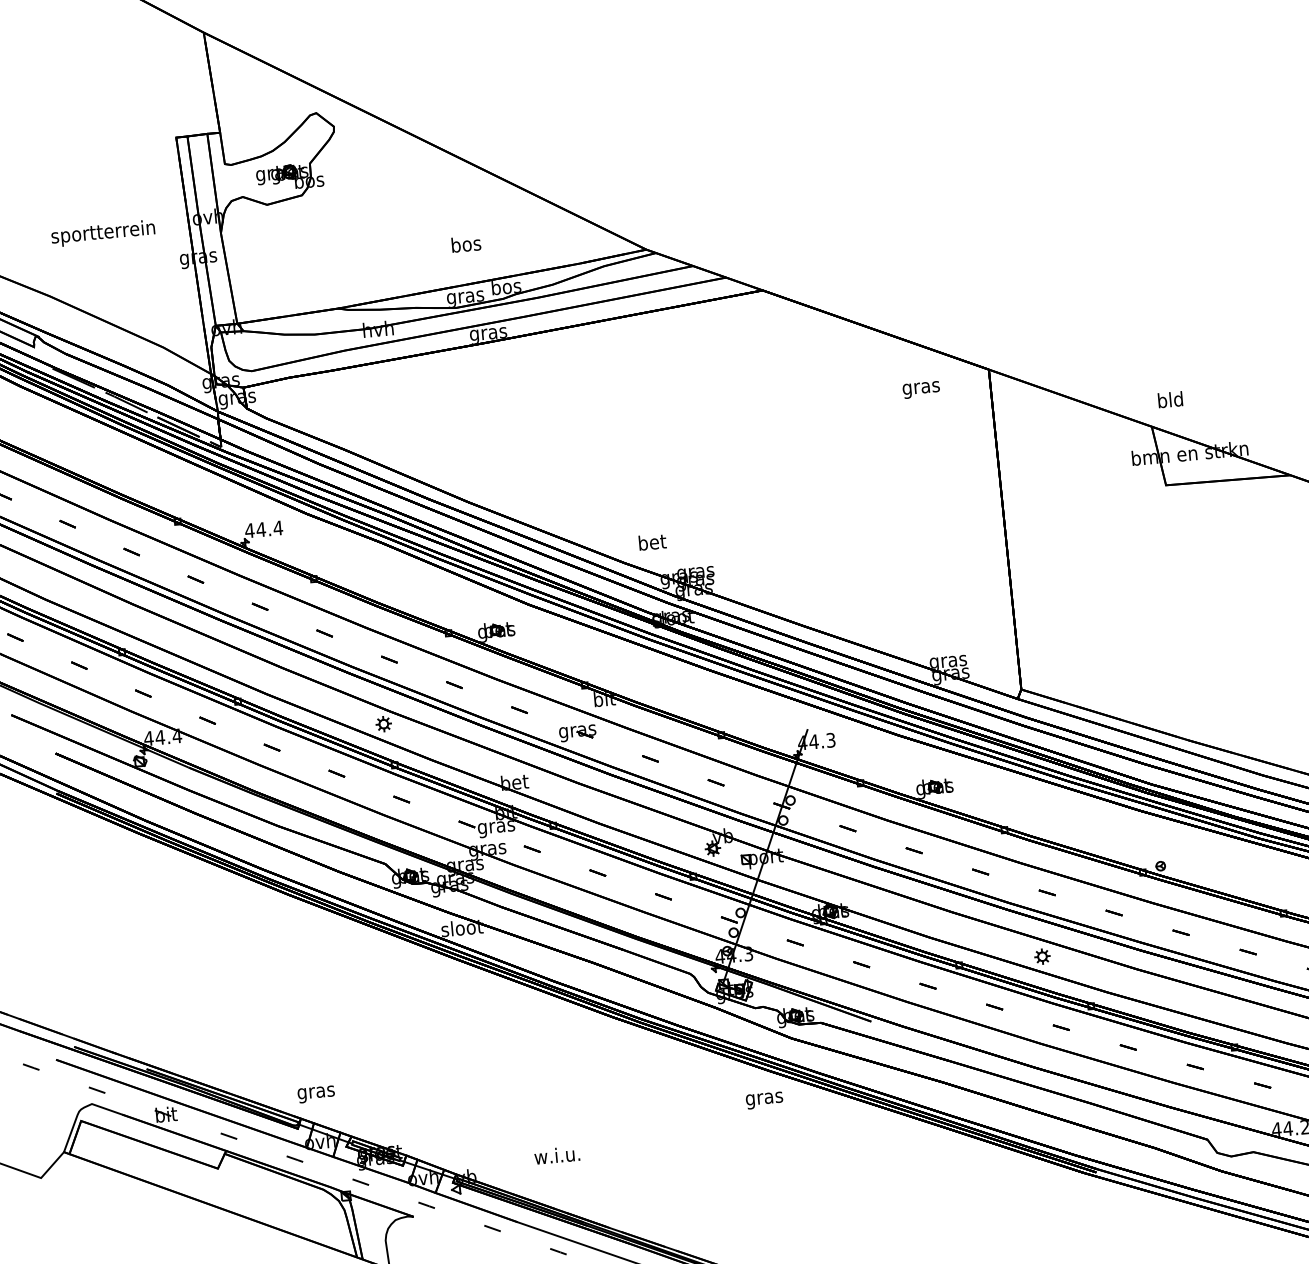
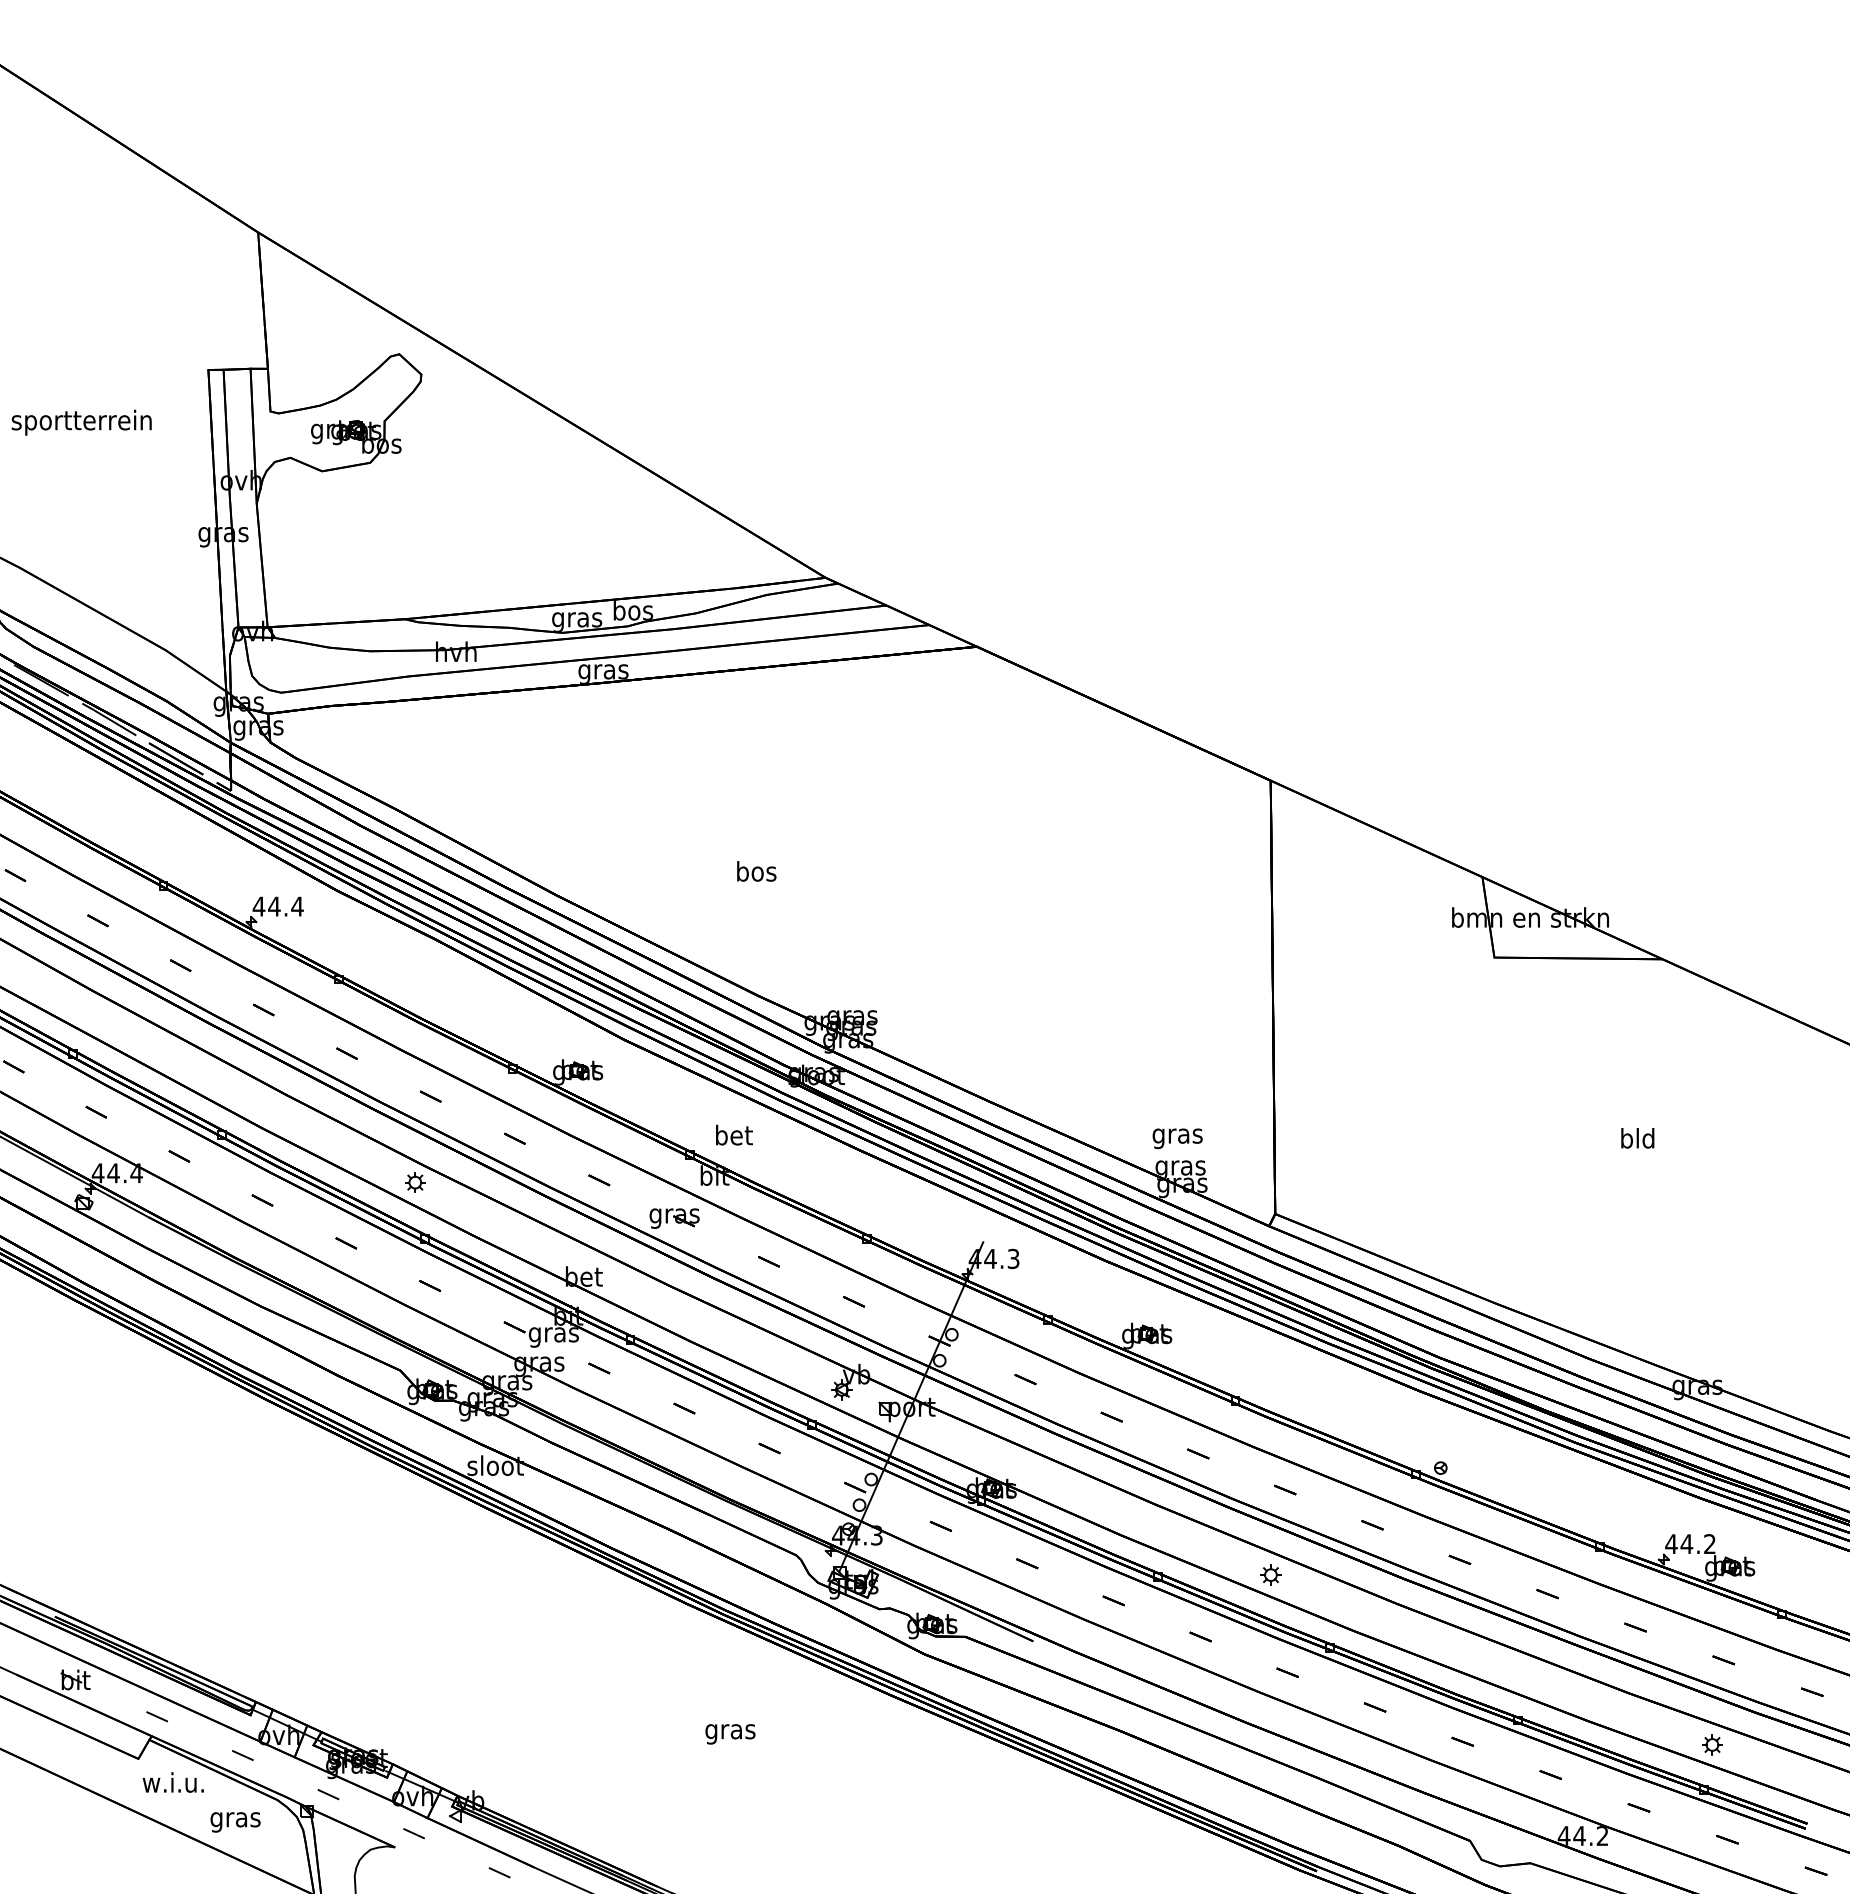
text: (103, 233) -> (81, 422), moved
text: (466, 244) -> (756, 871), moved
text: (921, 389) -> (1177, 1138), moved
text: (1170, 399) -> (1637, 1138), moved
text: (652, 541) -> (734, 1134), moved
text: (316, 1094) -> (235, 1822), moved
text: (764, 1100) -> (730, 1734), moved
text: (556, 1155) -> (172, 1782), moved

